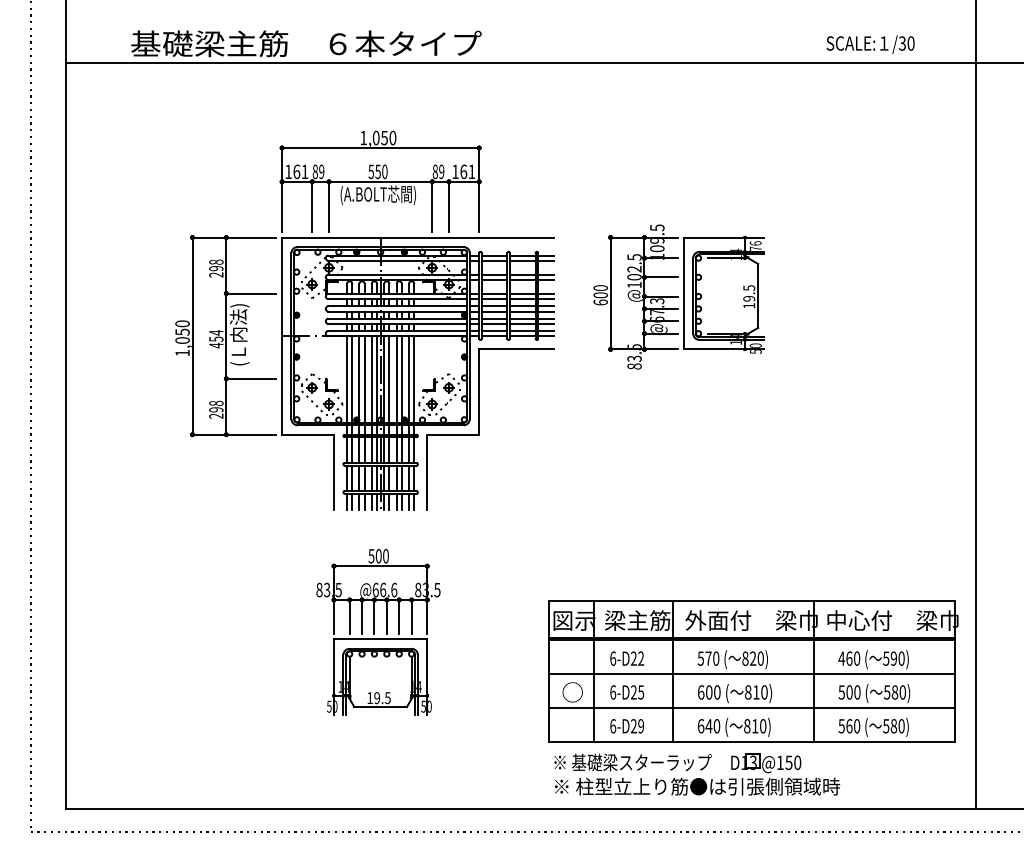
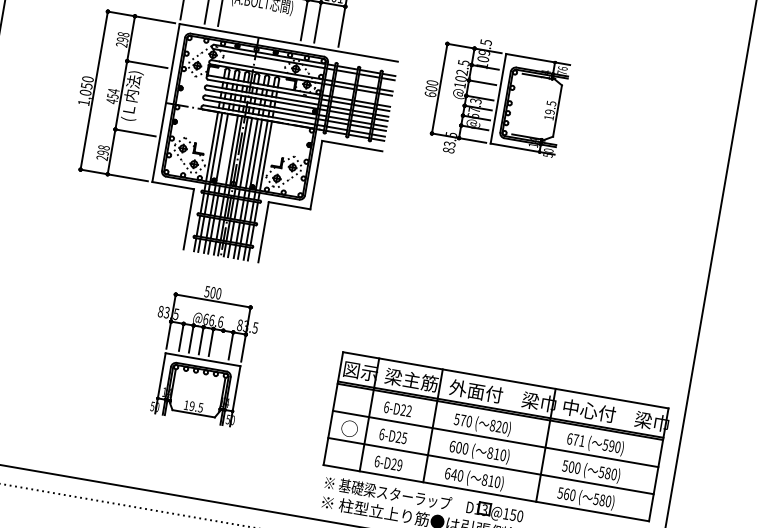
part: (678, 296) -> (493, 100), moved
line: (364, 379) -> (226, 149), removed
line: (399, 616) -> (221, 343), removed
text: (849, 658) -> (576, 439), 460 -> 671

